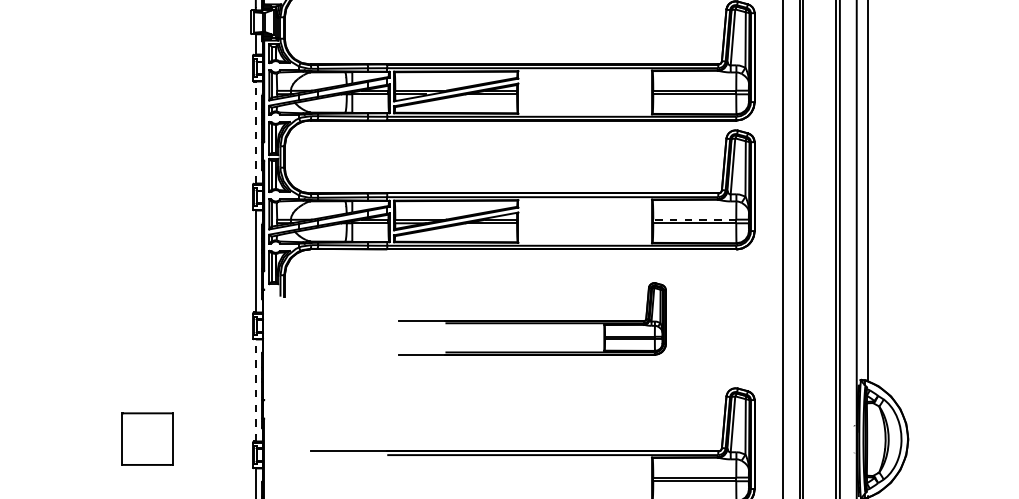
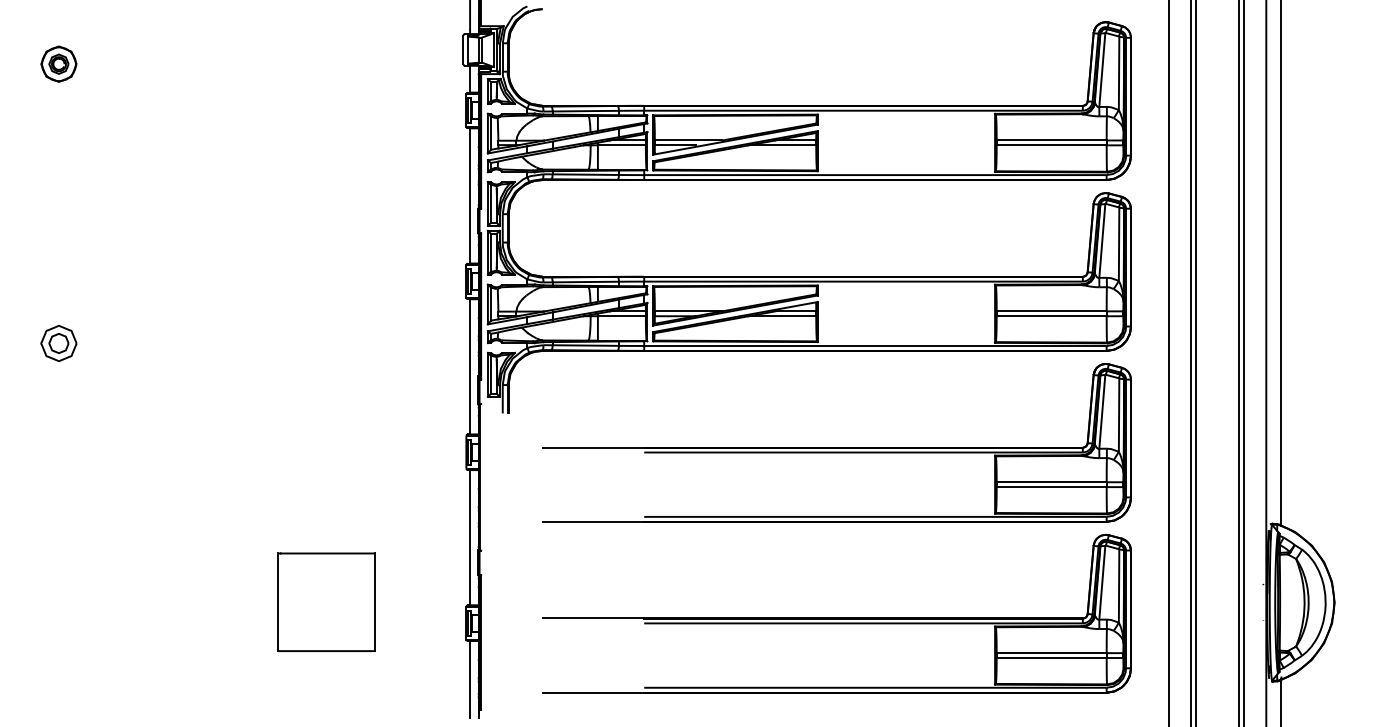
line: (256, 132) -> (470, 195), dashed -> solid
line: (694, 219) -> (1051, 311), dashed -> solid
part: (532, 318) -> (836, 442), size x1.67
line: (256, 390) -> (470, 537), dashed -> solid
part: (147, 438) -> (326, 601), size x1.43

